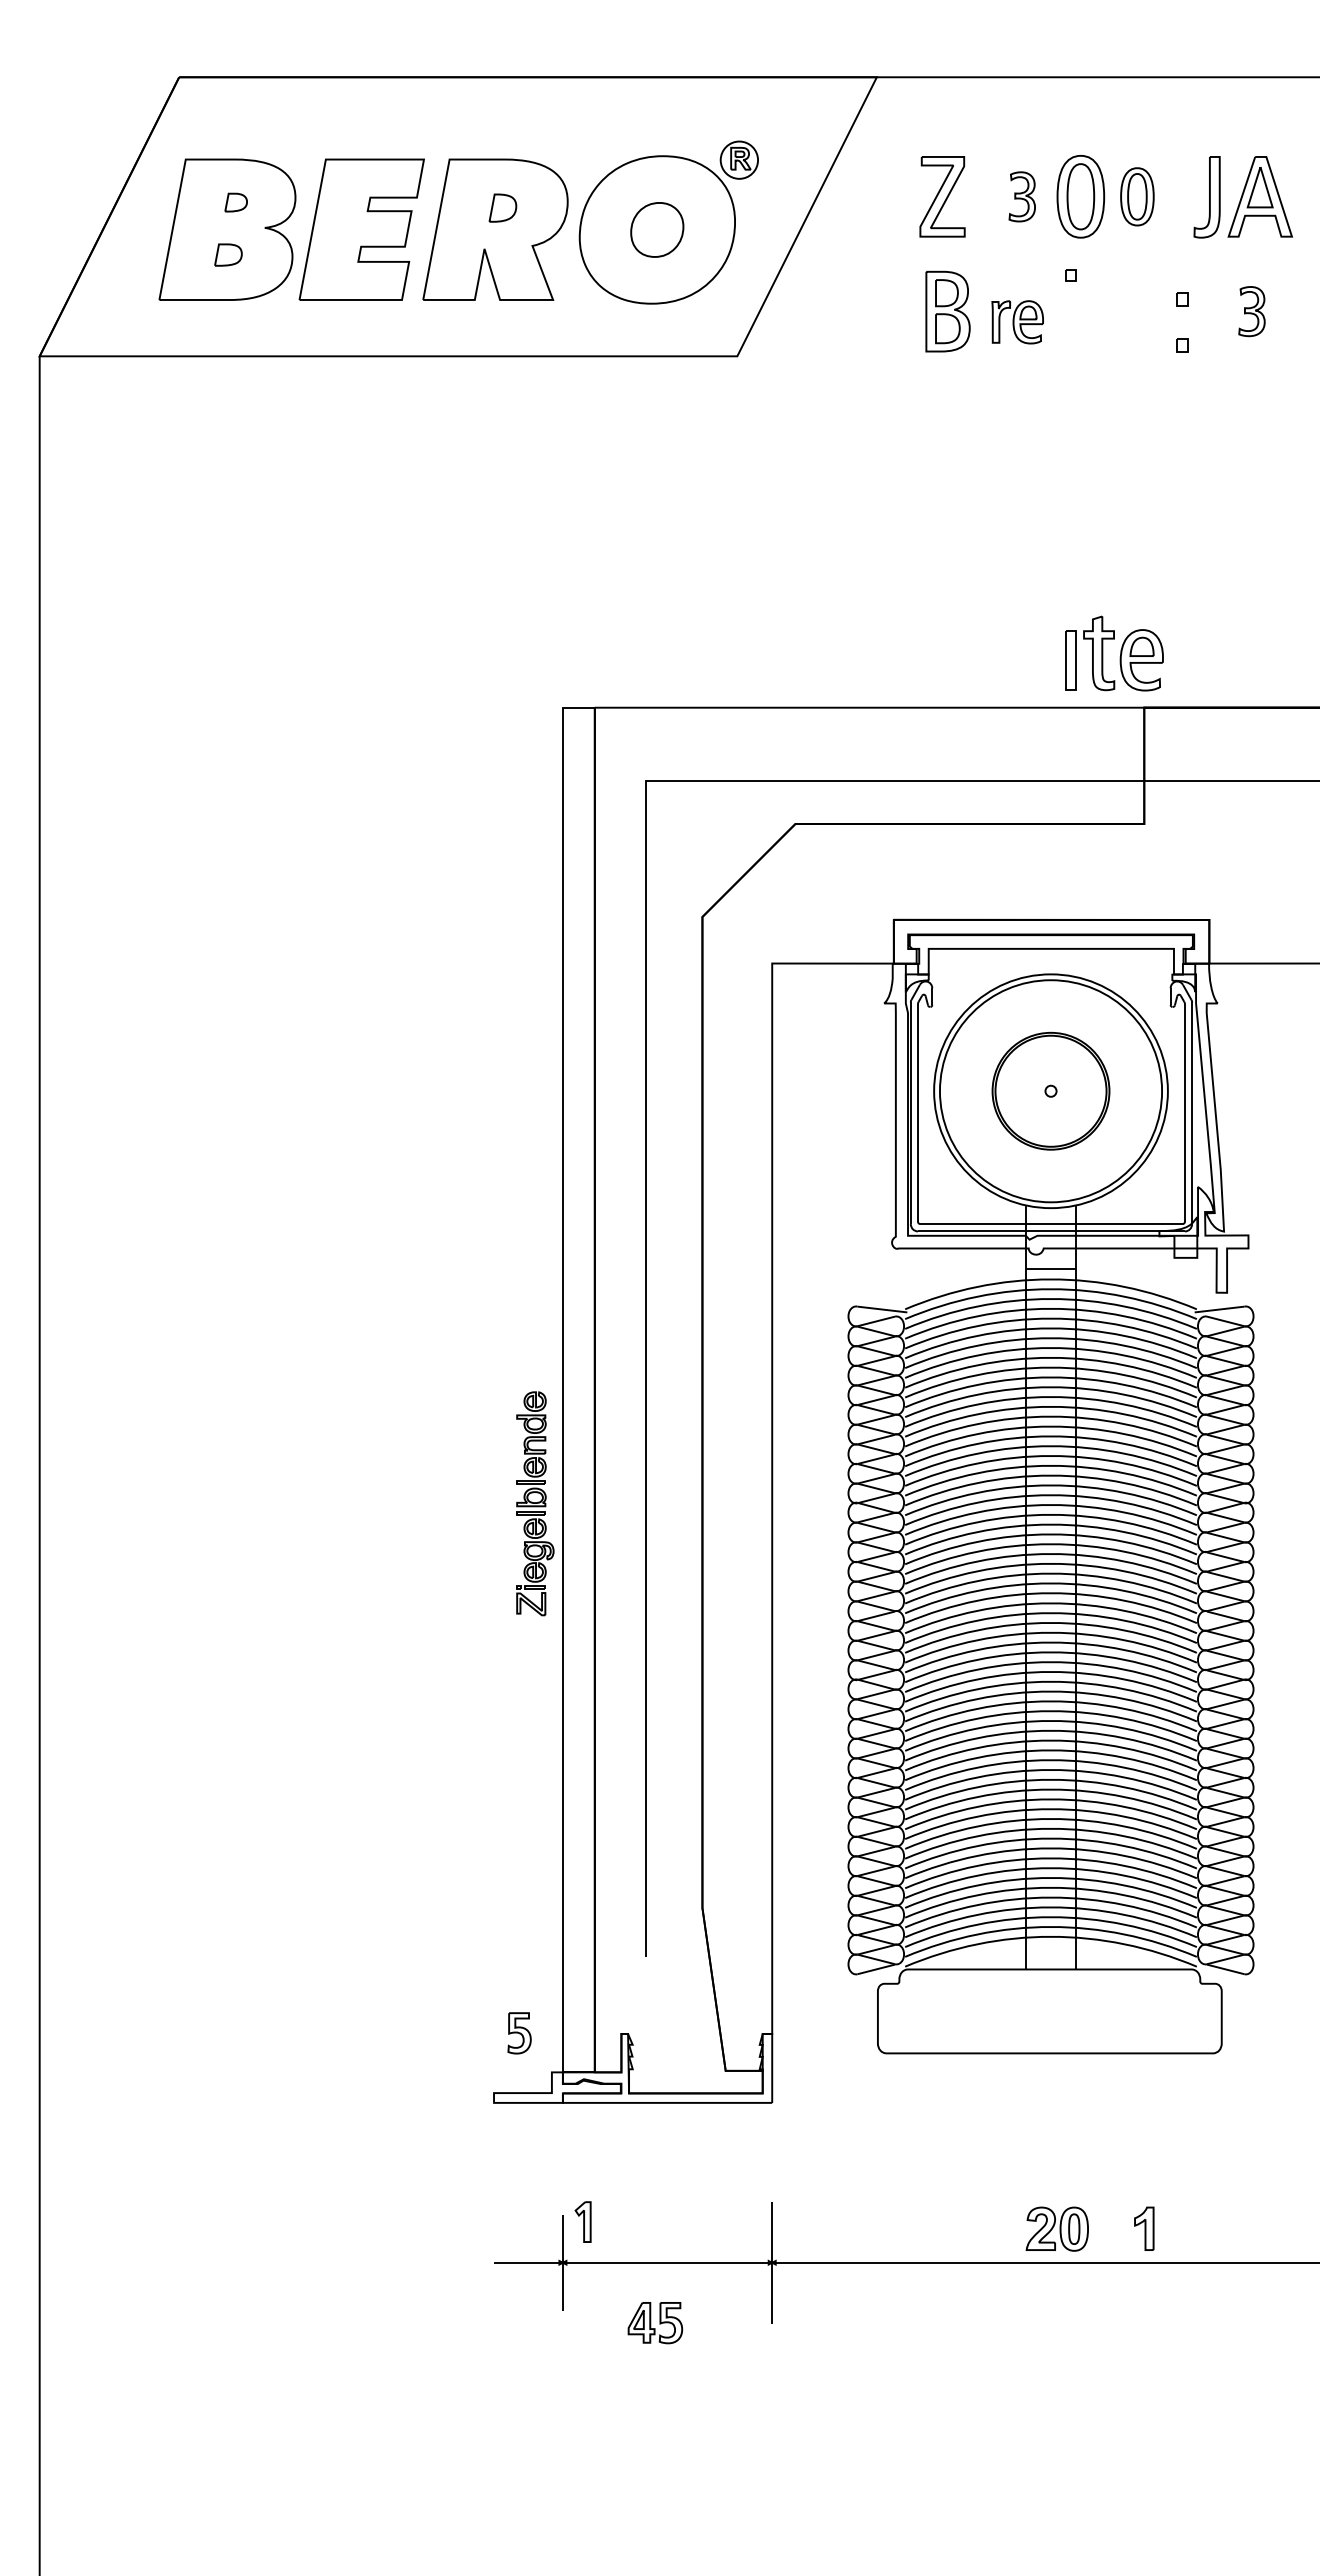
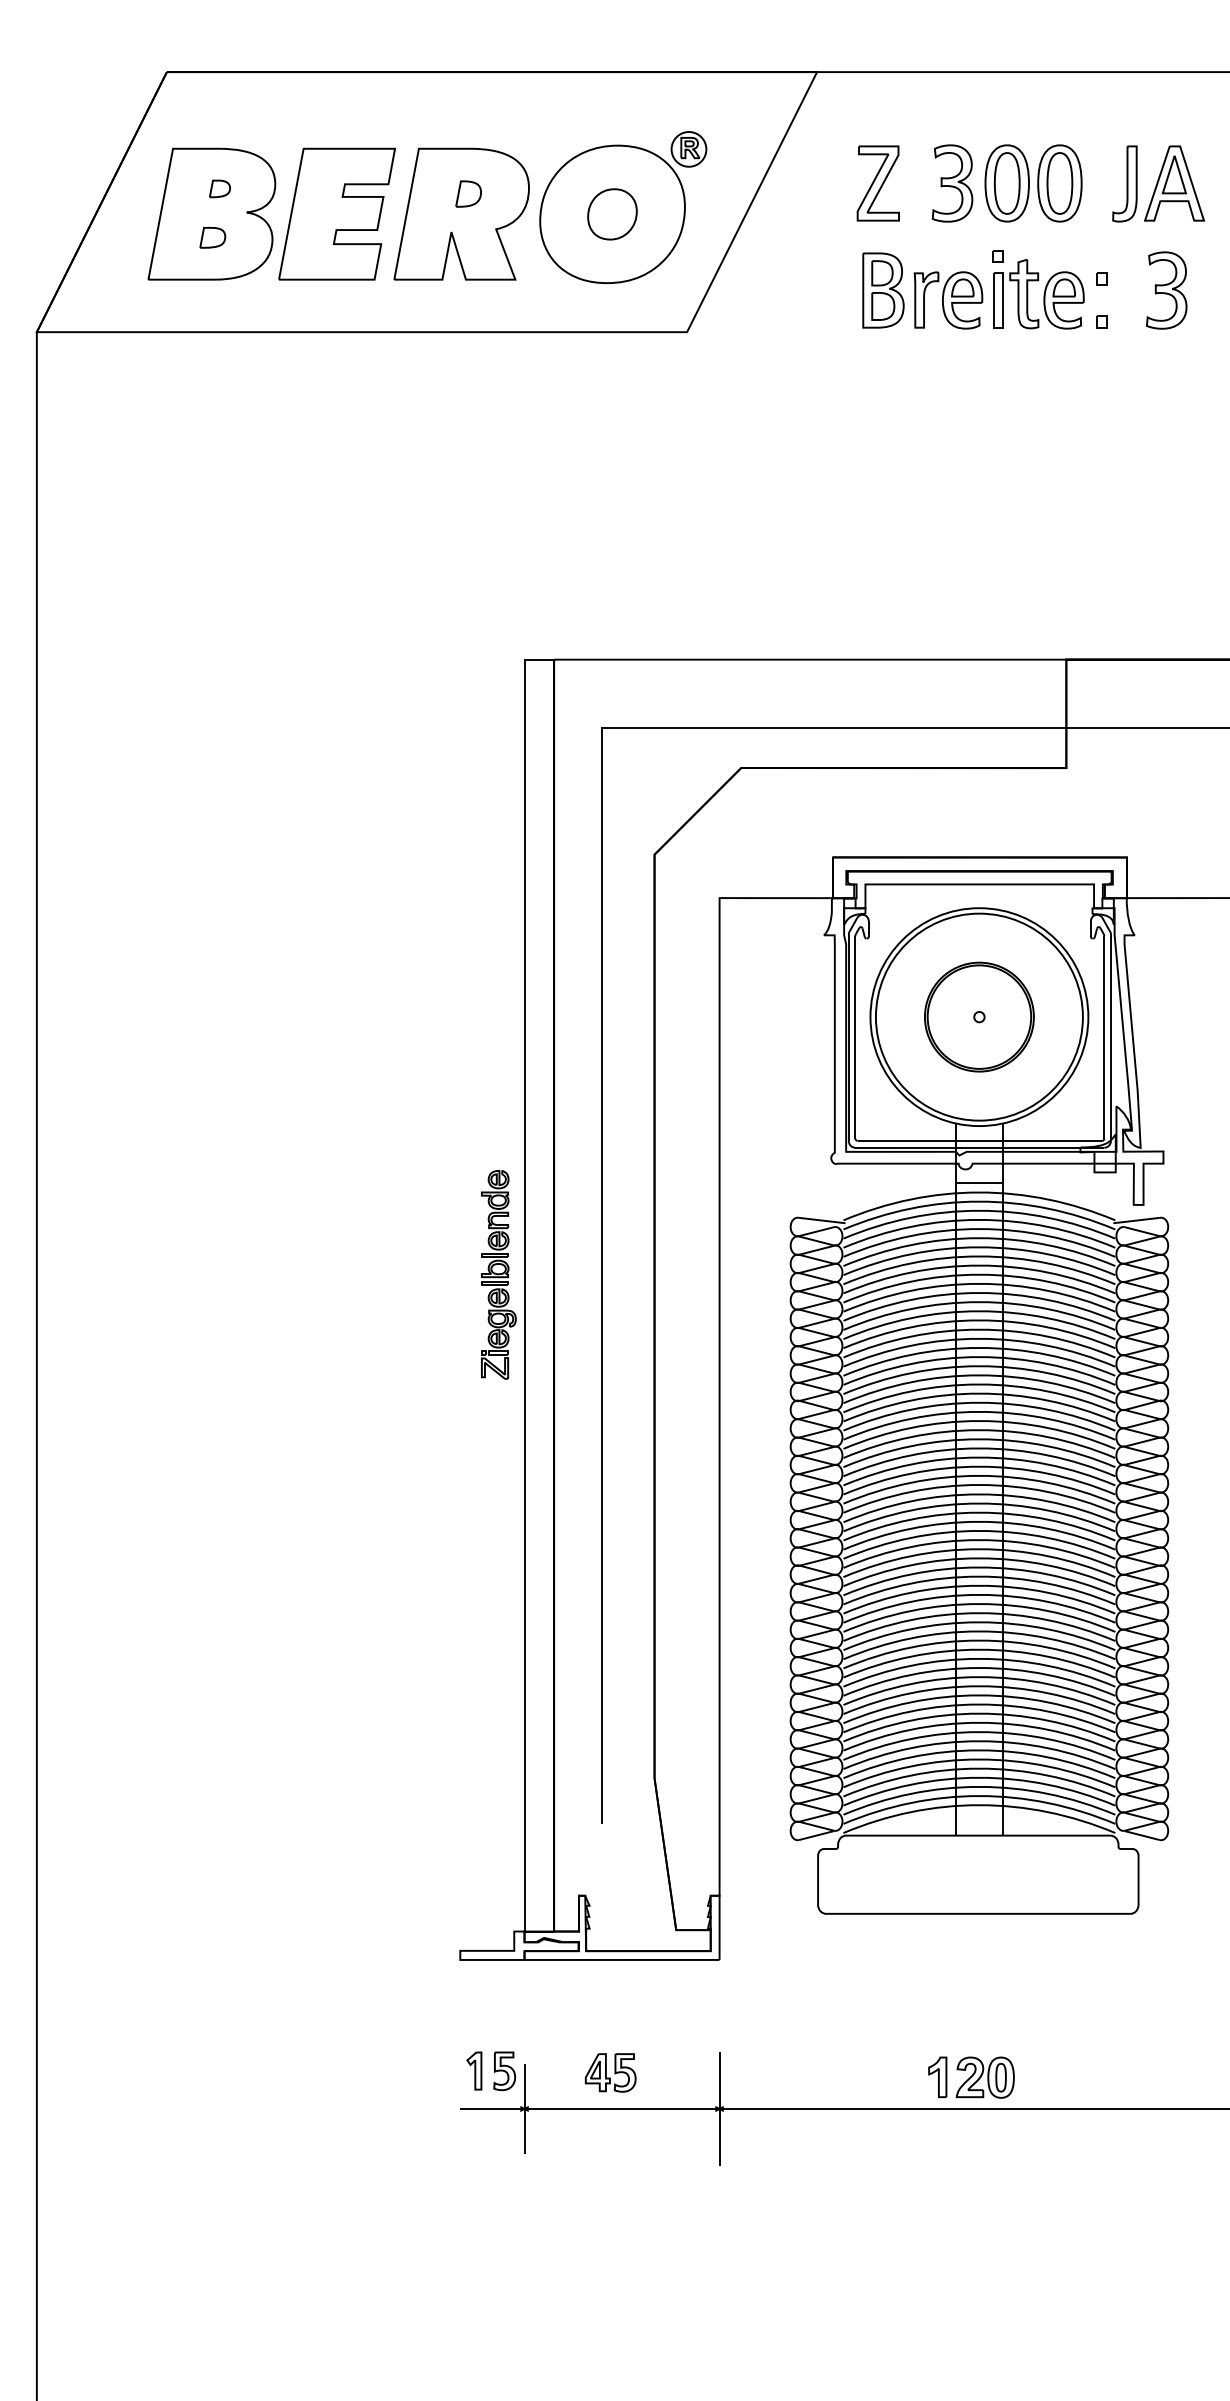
part: (1022, 196) -> (952, 183), size x1.67
part: (1137, 196) -> (1060, 183), size x1.43
part: (1251, 311) -> (1166, 290), size x1.67
part: (1017, 322) -> (948, 300), size x1.43
part: (1114, 653) -> (1038, 294), moved
part: (535, 1503) -> (498, 1274), moved
part: (519, 2033) -> (504, 2071), moved
part: (582, 2221) -> (473, 2070), moved
part: (1144, 2228) -> (937, 2077), moved
part: (655, 2323) -> (610, 2073), moved

